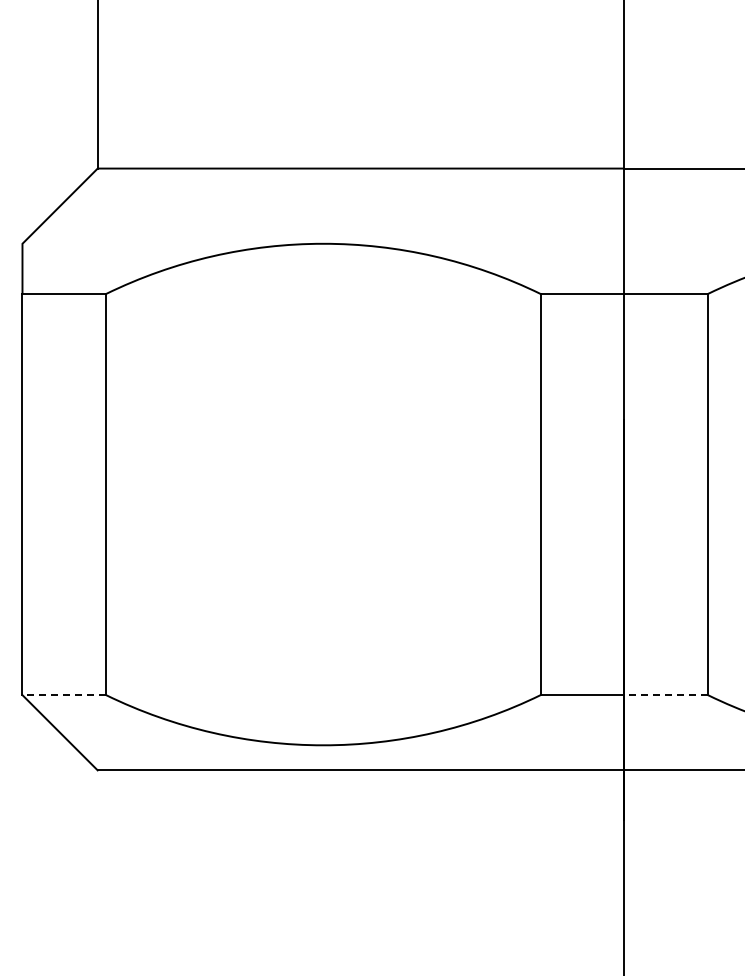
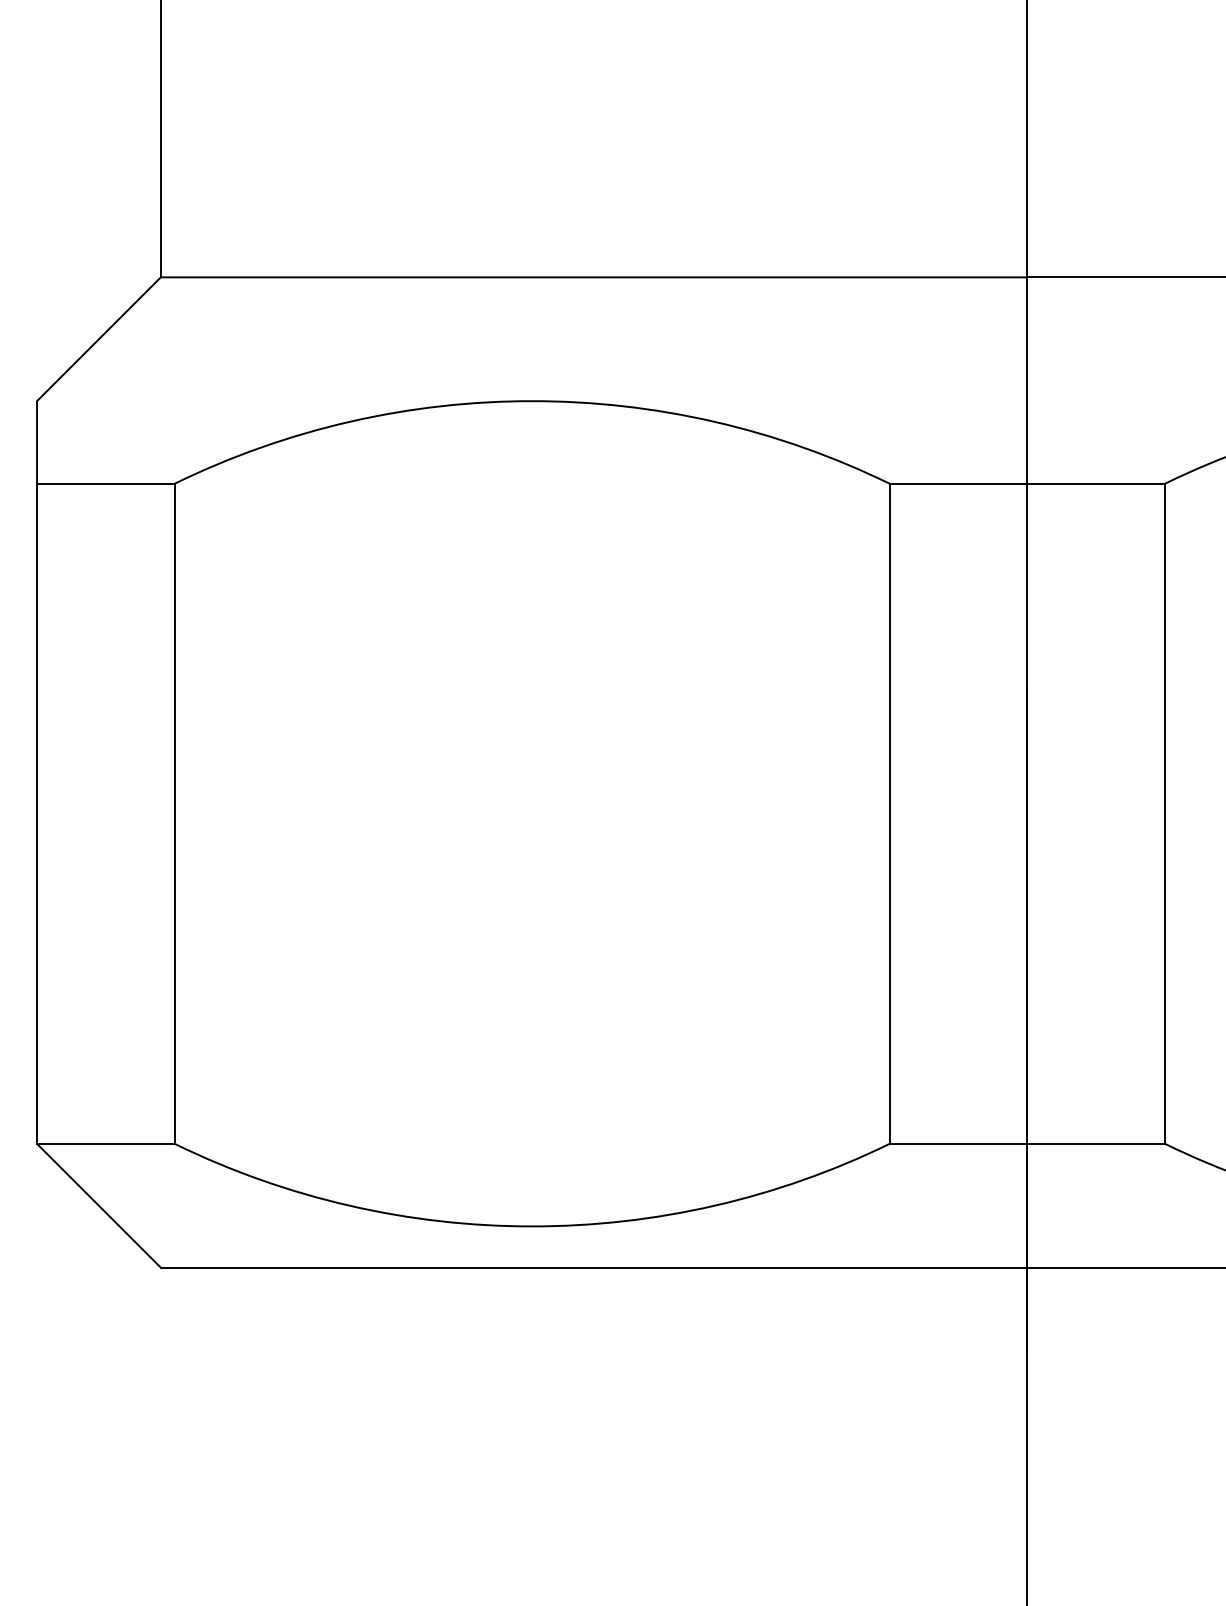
line: (64, 695) -> (106, 1144), dashed -> solid
line: (666, 695) -> (1096, 1144), dashed -> solid

